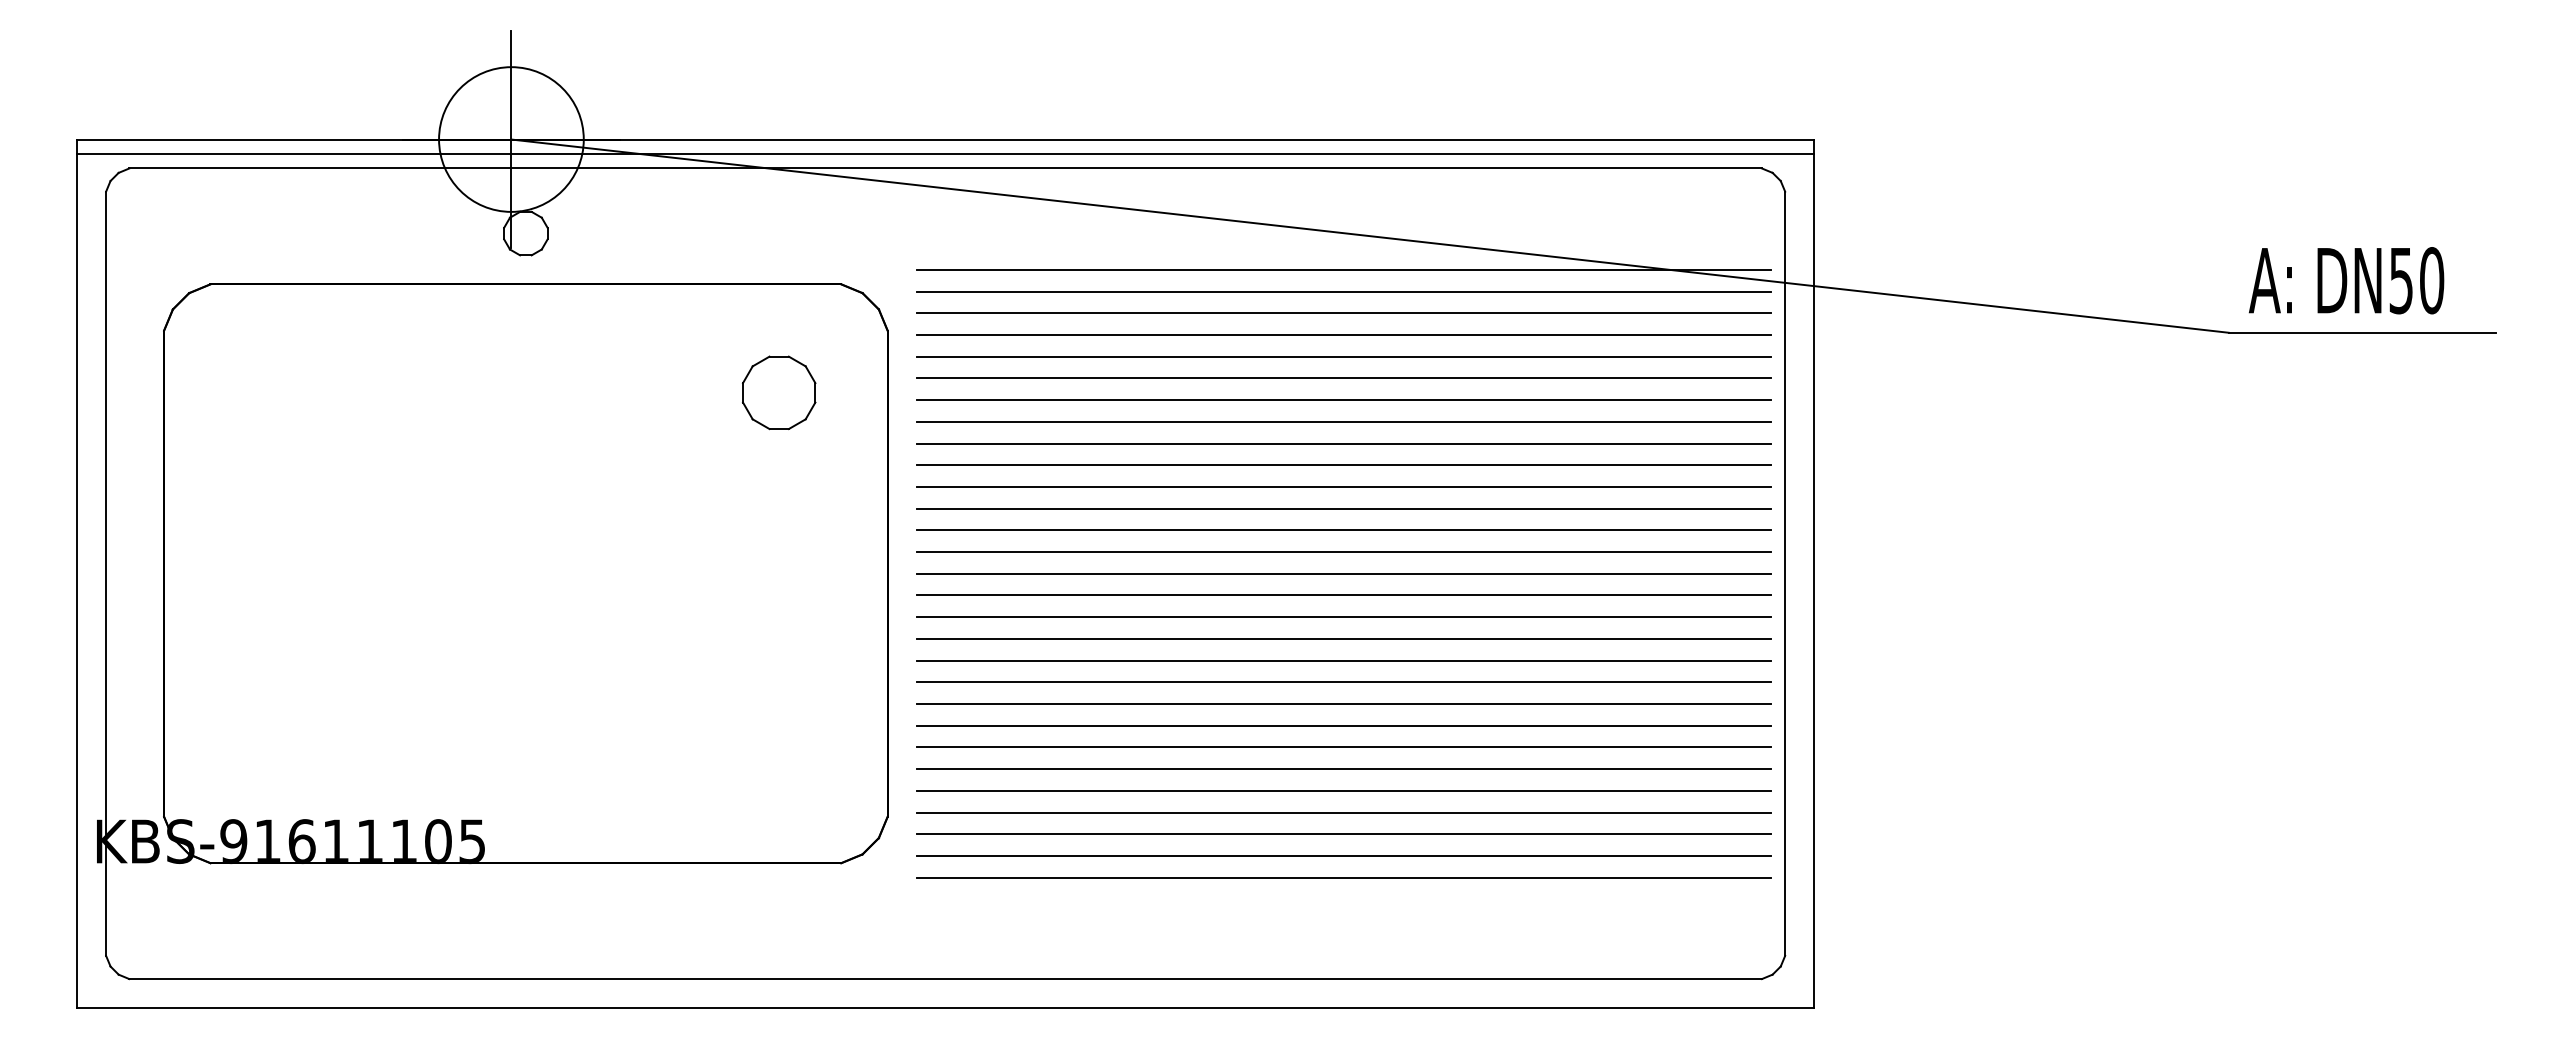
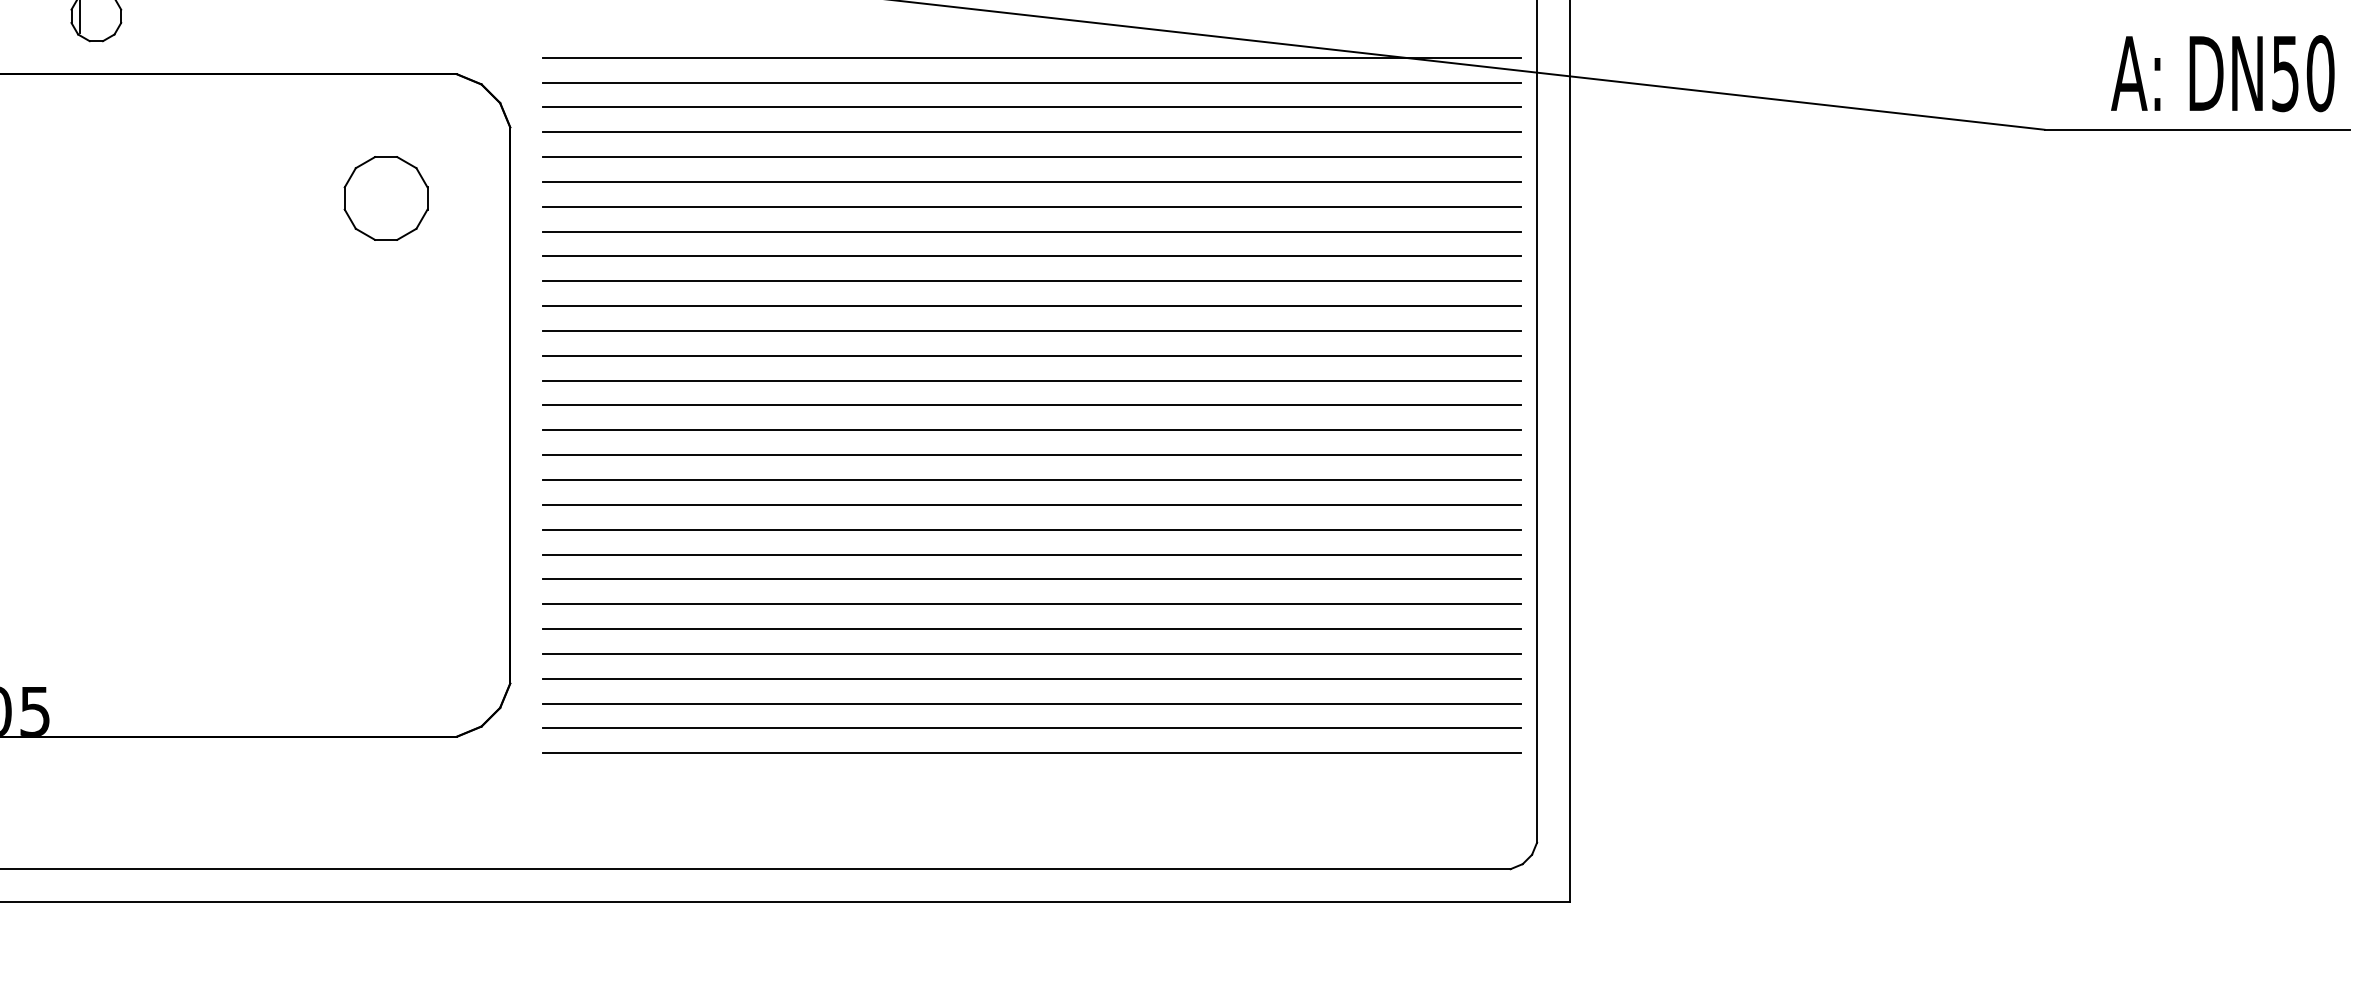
text: (2346, 280) -> (2222, 73), moved

